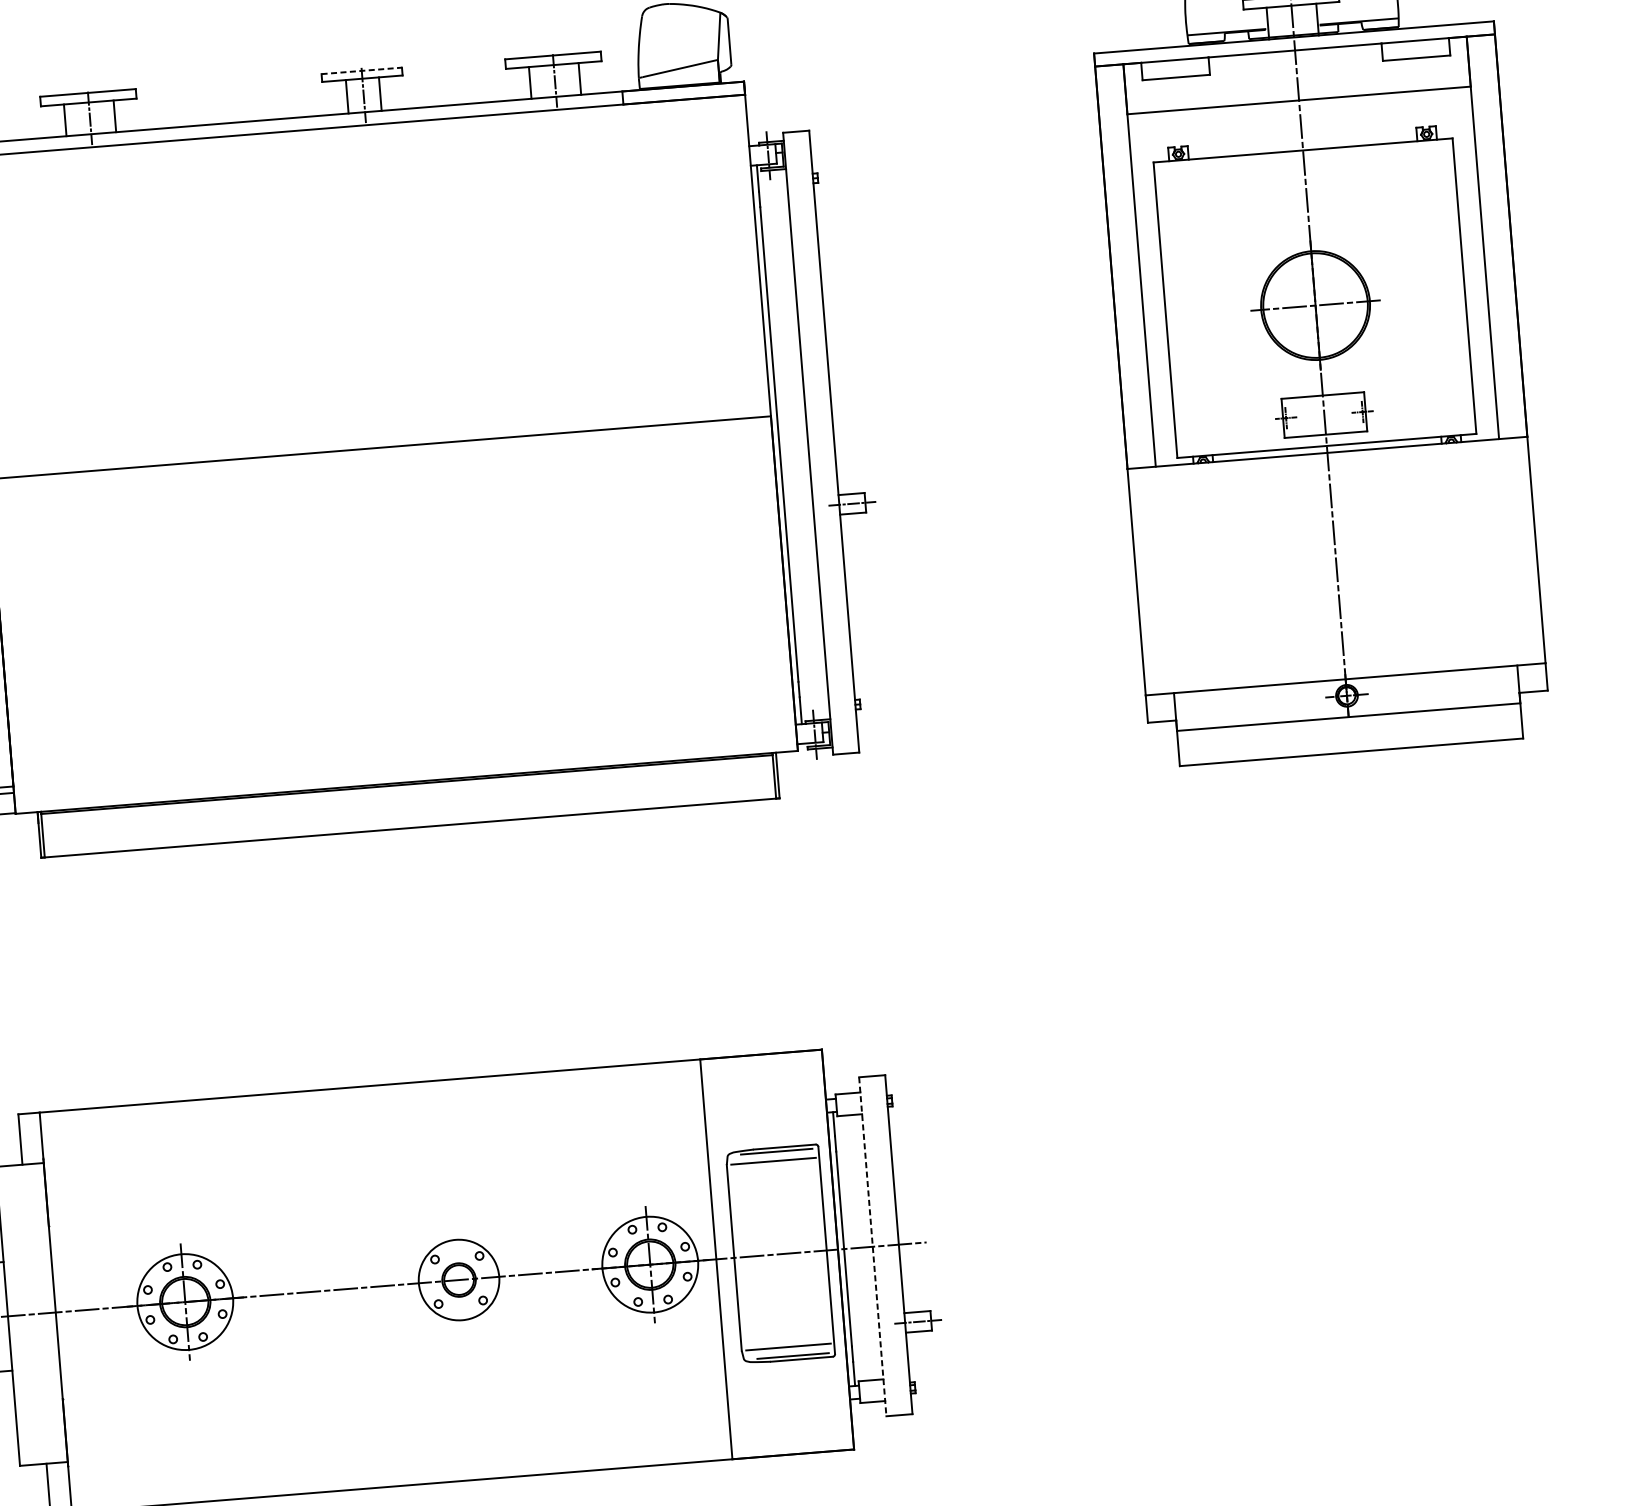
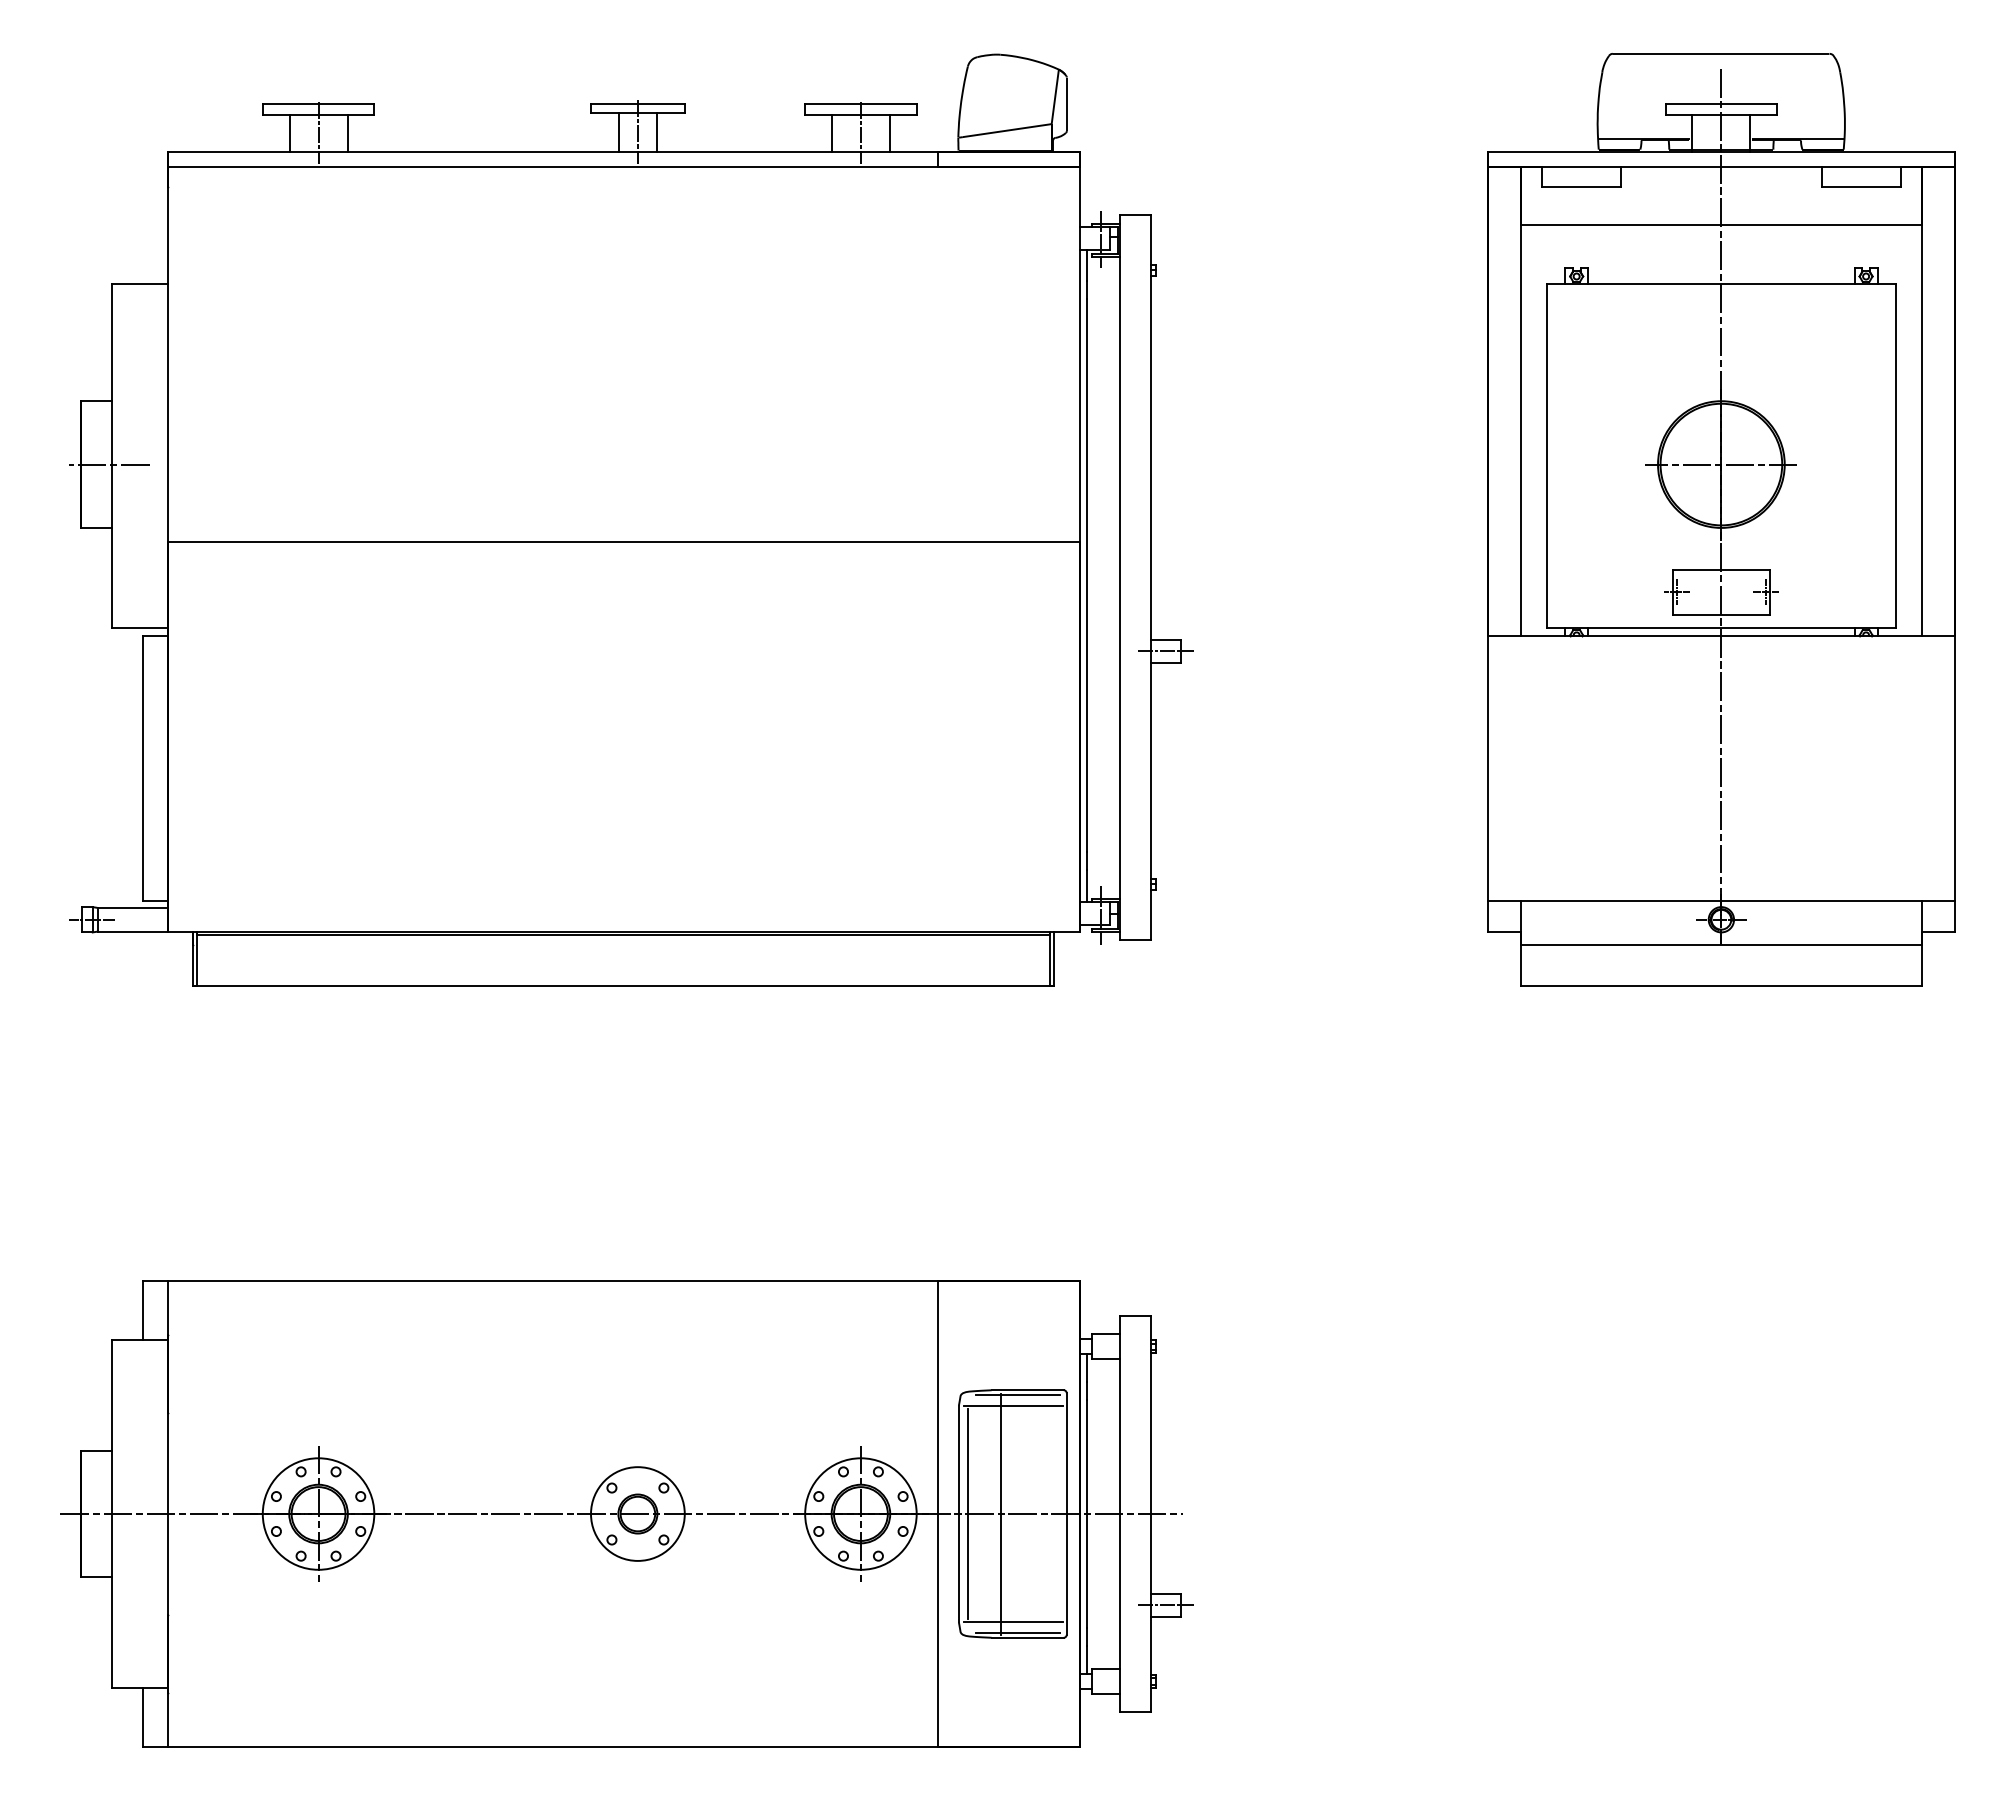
line: (361, 70) -> (637, 103), dashed -> solid
line: (872, 1247) -> (1120, 1514), dashed -> solid
line: (769, 1255) -> (1000, 1514), added
line: (742, 1256) -> (968, 1513), added

